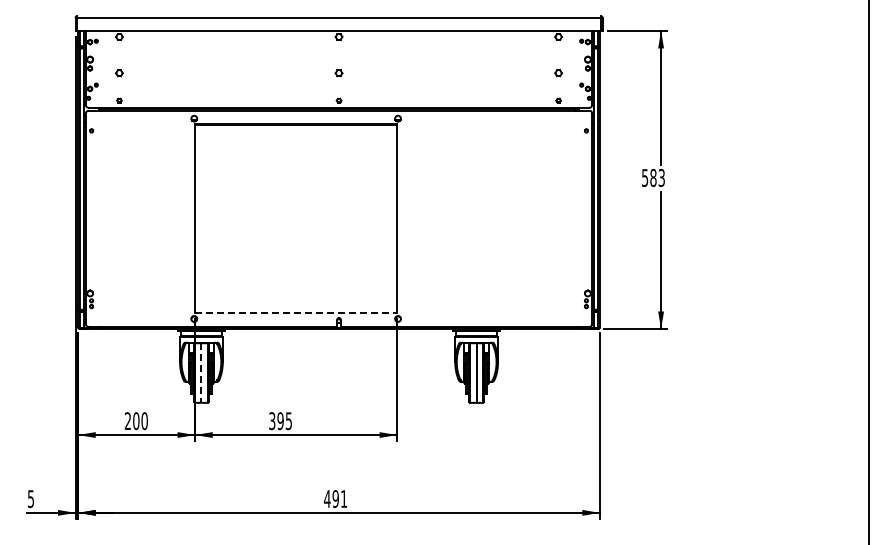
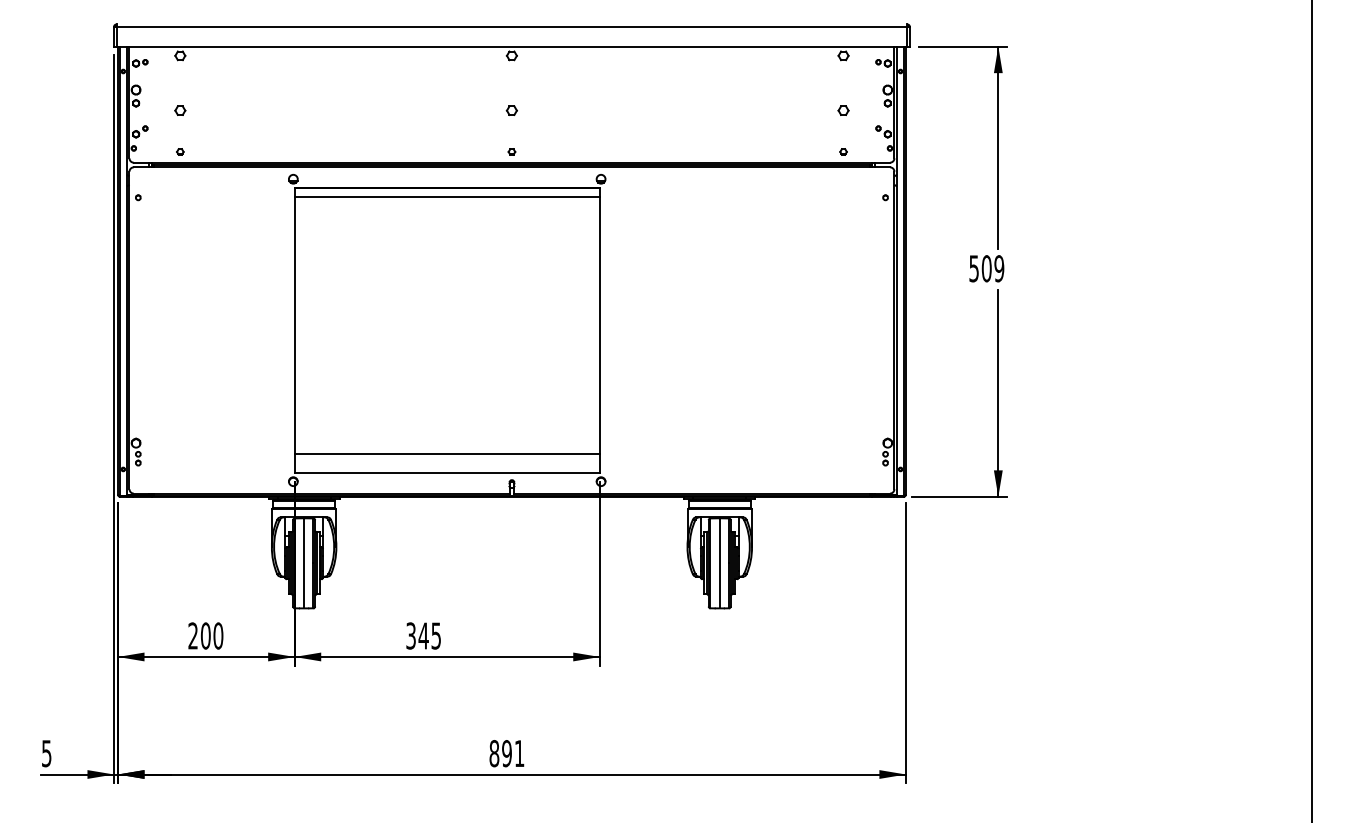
line: (296, 130) -> (447, 197), added
text: (657, 177) -> (992, 268), 583 -> 509
line: (296, 300) -> (447, 453), added
line: (296, 313) -> (447, 473), dashed -> solid
line: (201, 373) -> (304, 564), dashed -> solid
text: (280, 421) -> (423, 636), 395 -> 345
text: (327, 499) -> (494, 754), 491 -> 891

